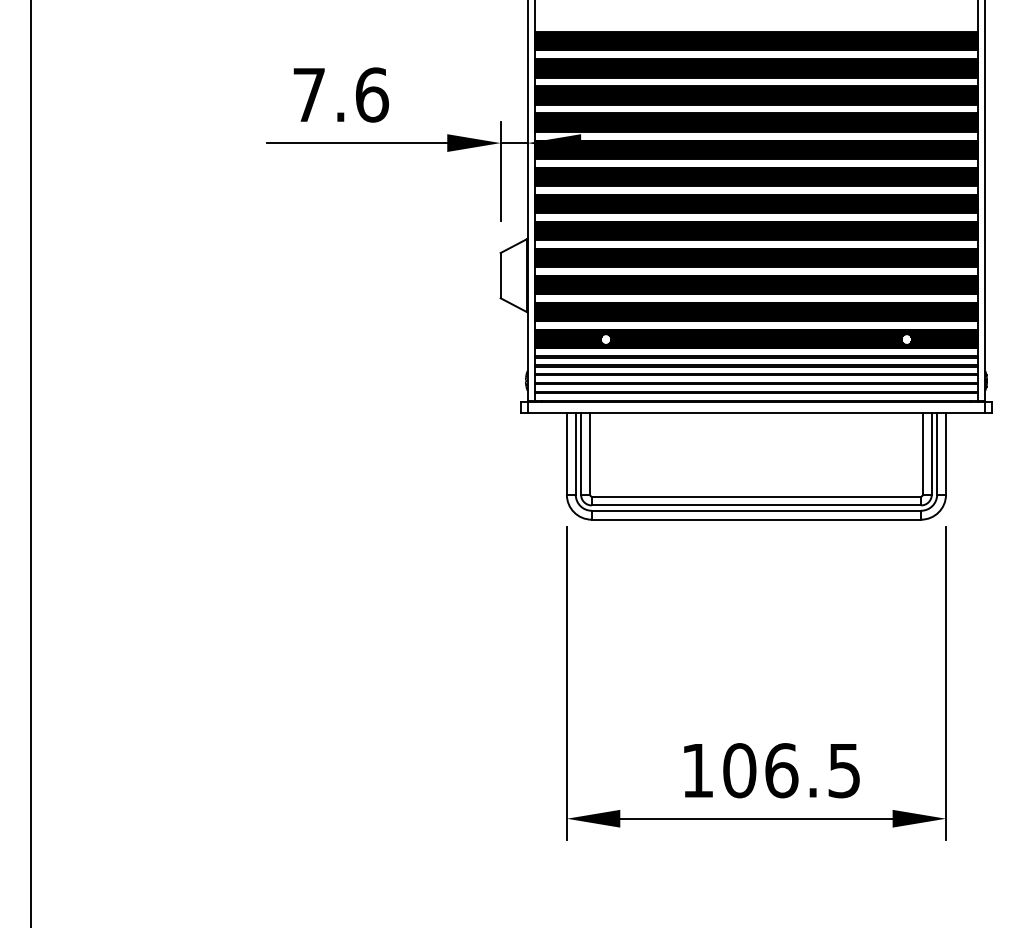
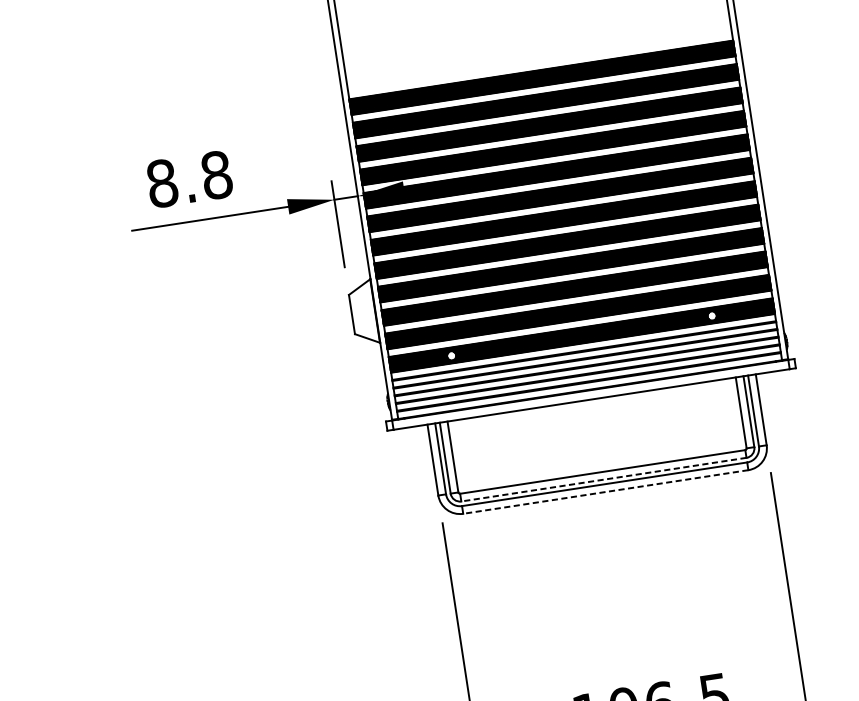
text: (340, 94) -> (189, 178), 7.6 -> 8.8
line: (756, 505) -> (603, 479), solid -> dashed
line: (756, 519) -> (605, 491), solid -> dashed

